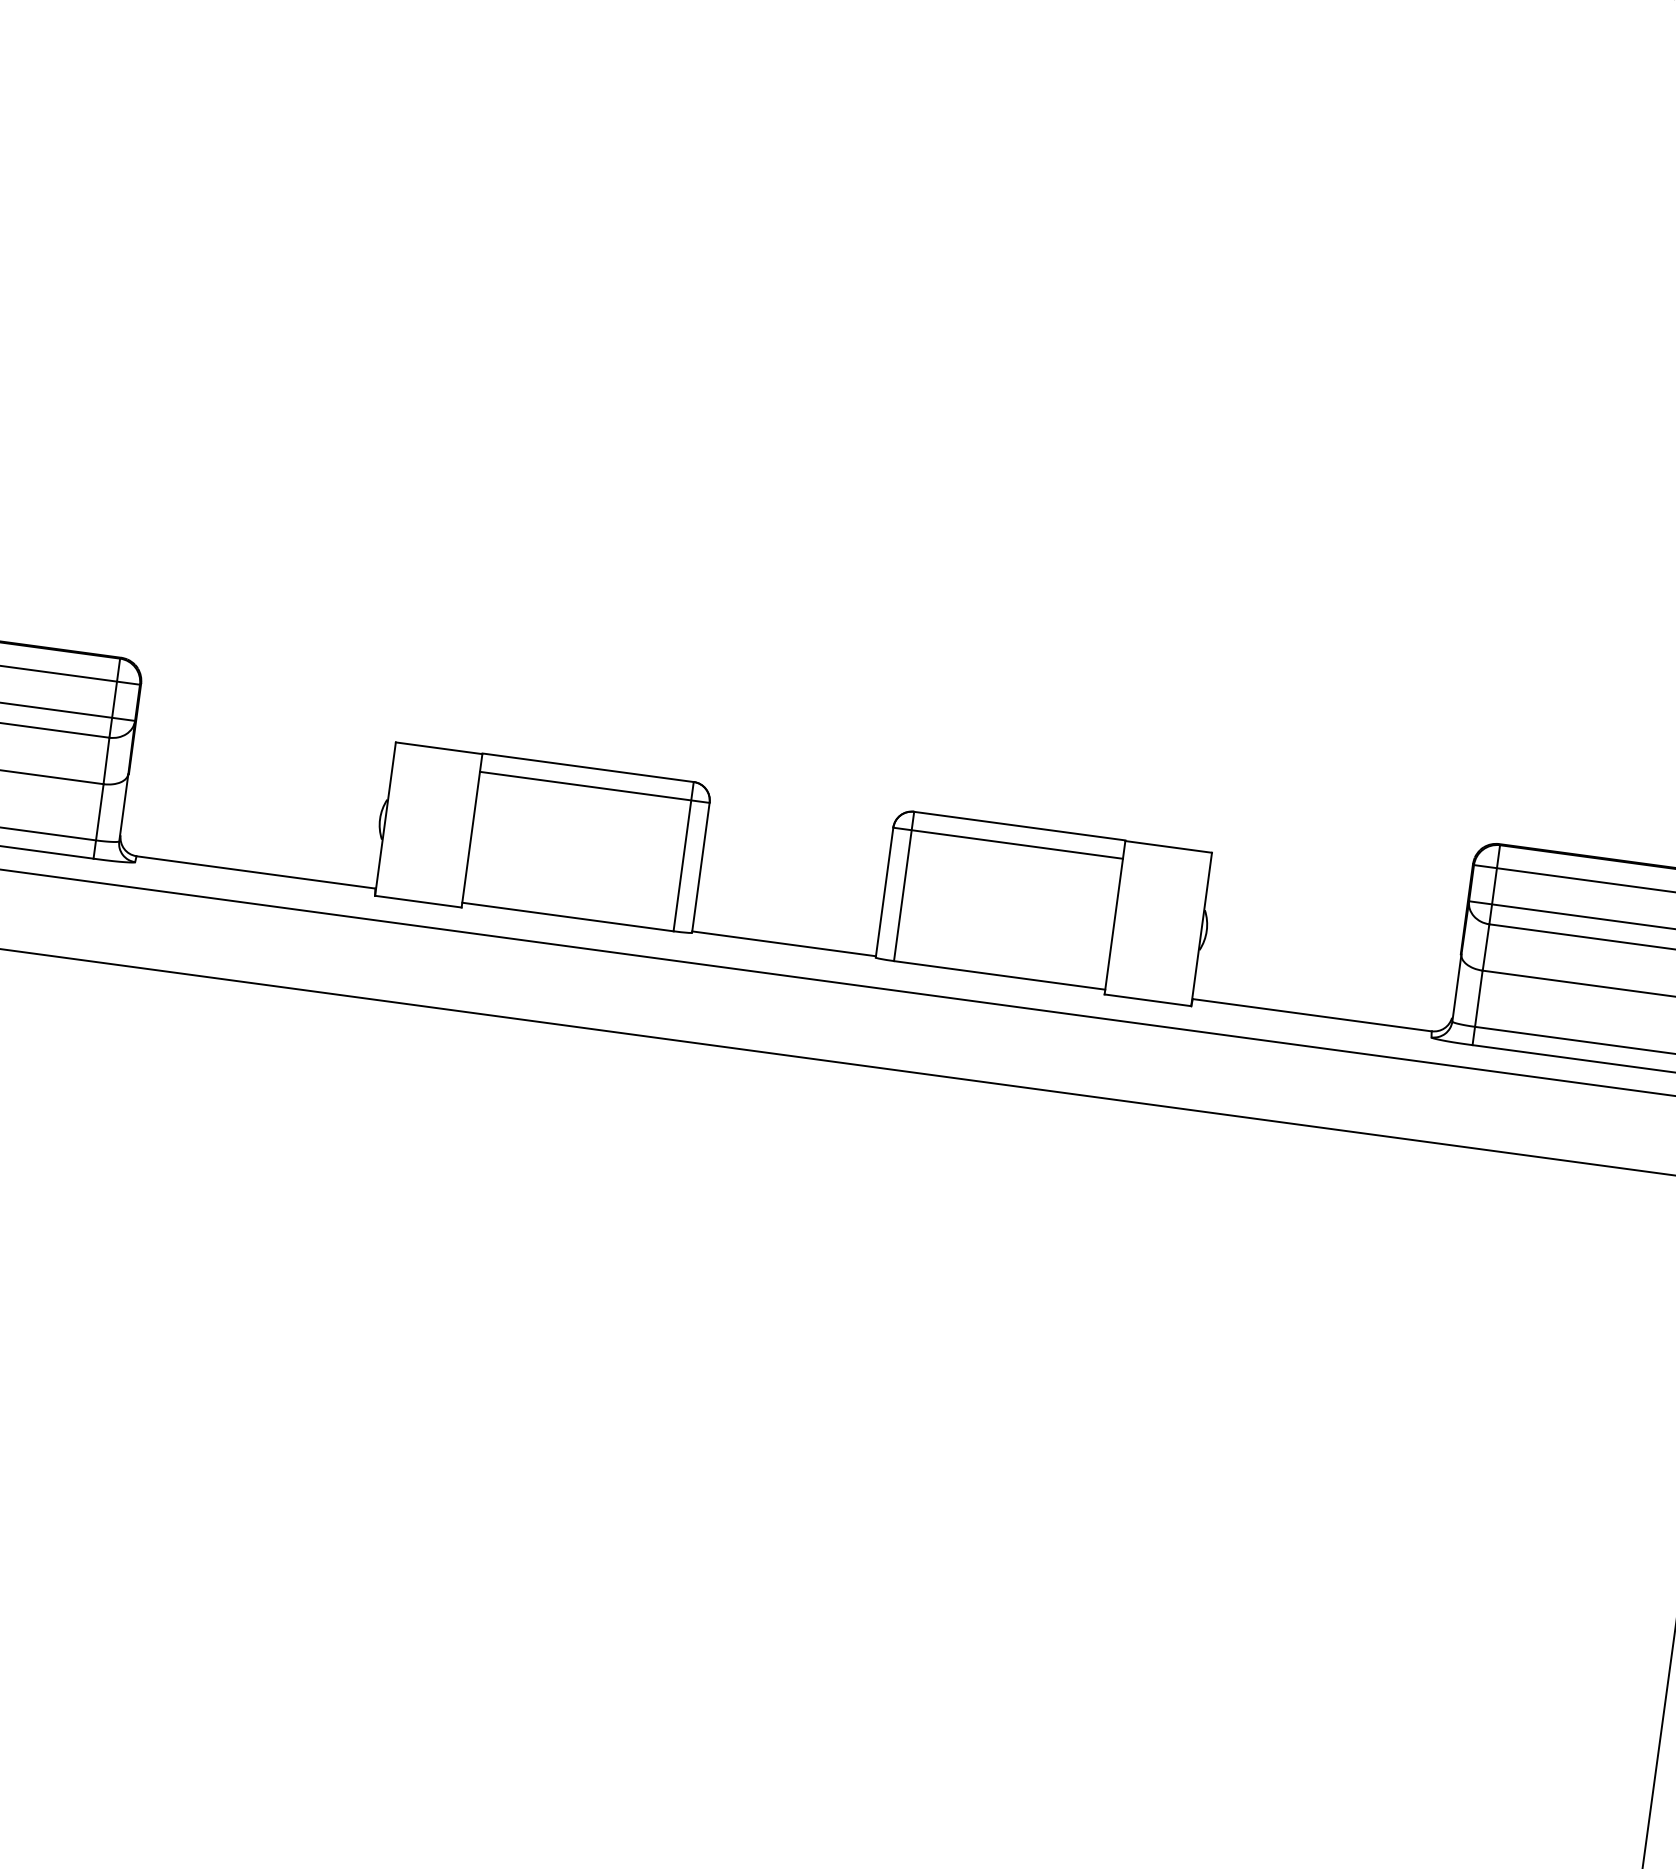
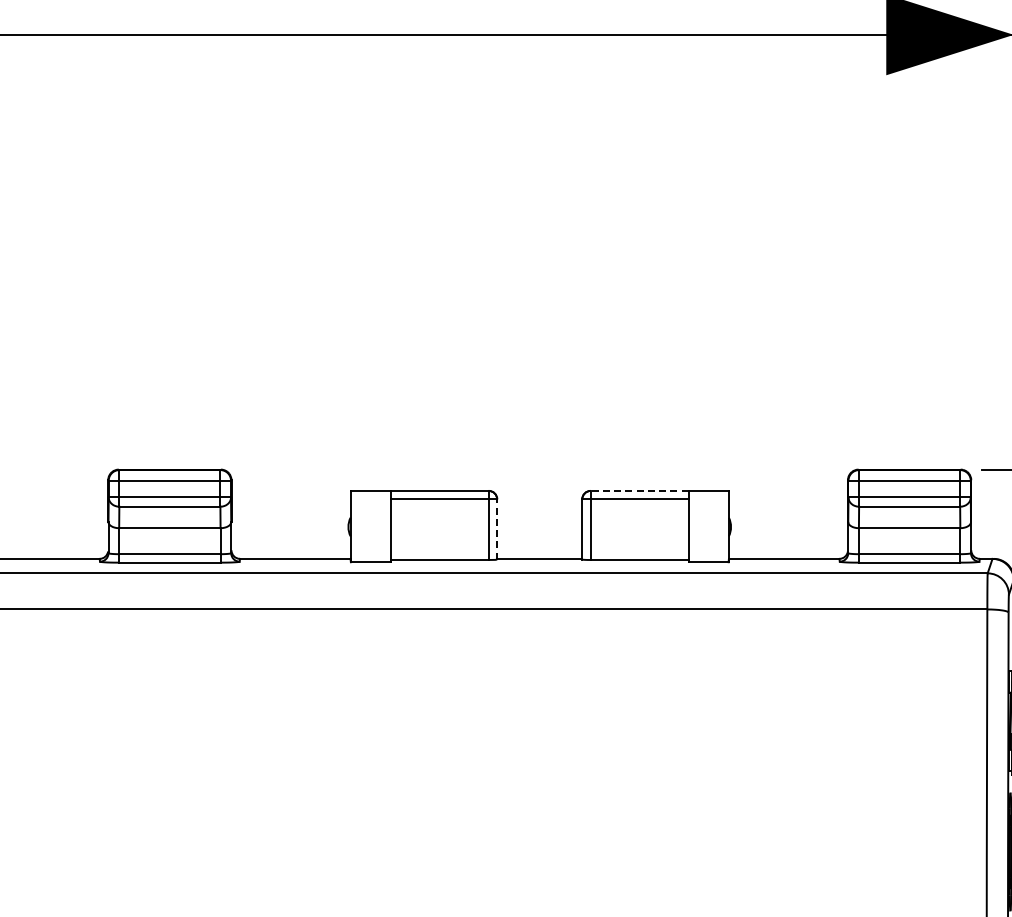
line: (1019, 825) -> (639, 490), solid -> dashed
line: (701, 867) -> (497, 529), solid -> dashed

